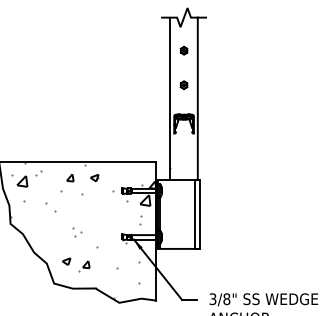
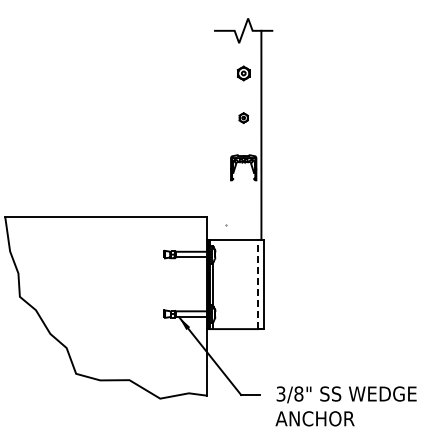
part: (183, 50) -> (243, 73), size x1.4
line: (170, 98) -> (226, 134), removed
line: (195, 214) -> (258, 284), solid -> dashed
hatch: (83, 230) -> (113, 305), removed

